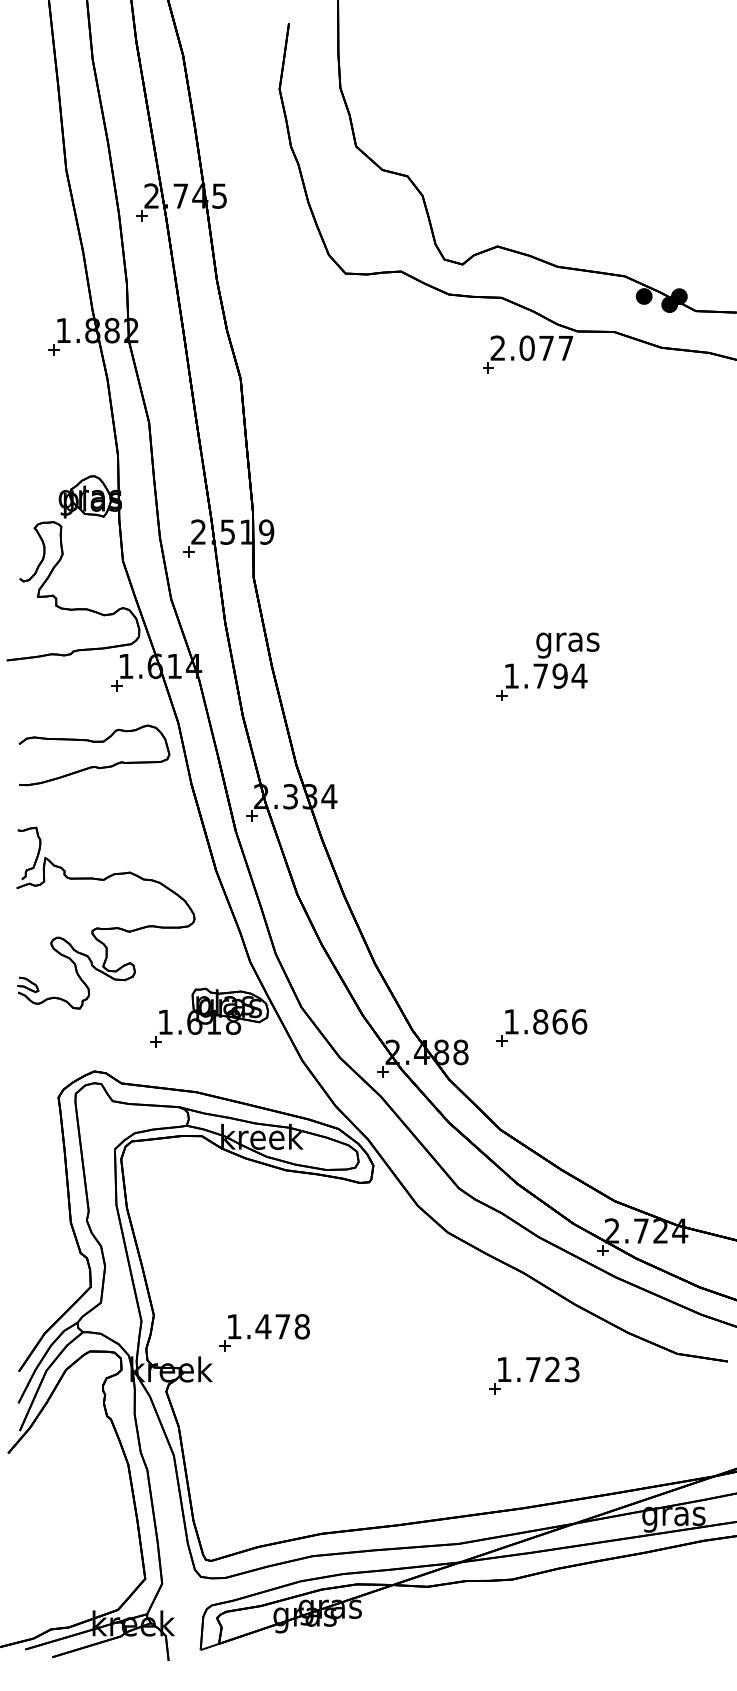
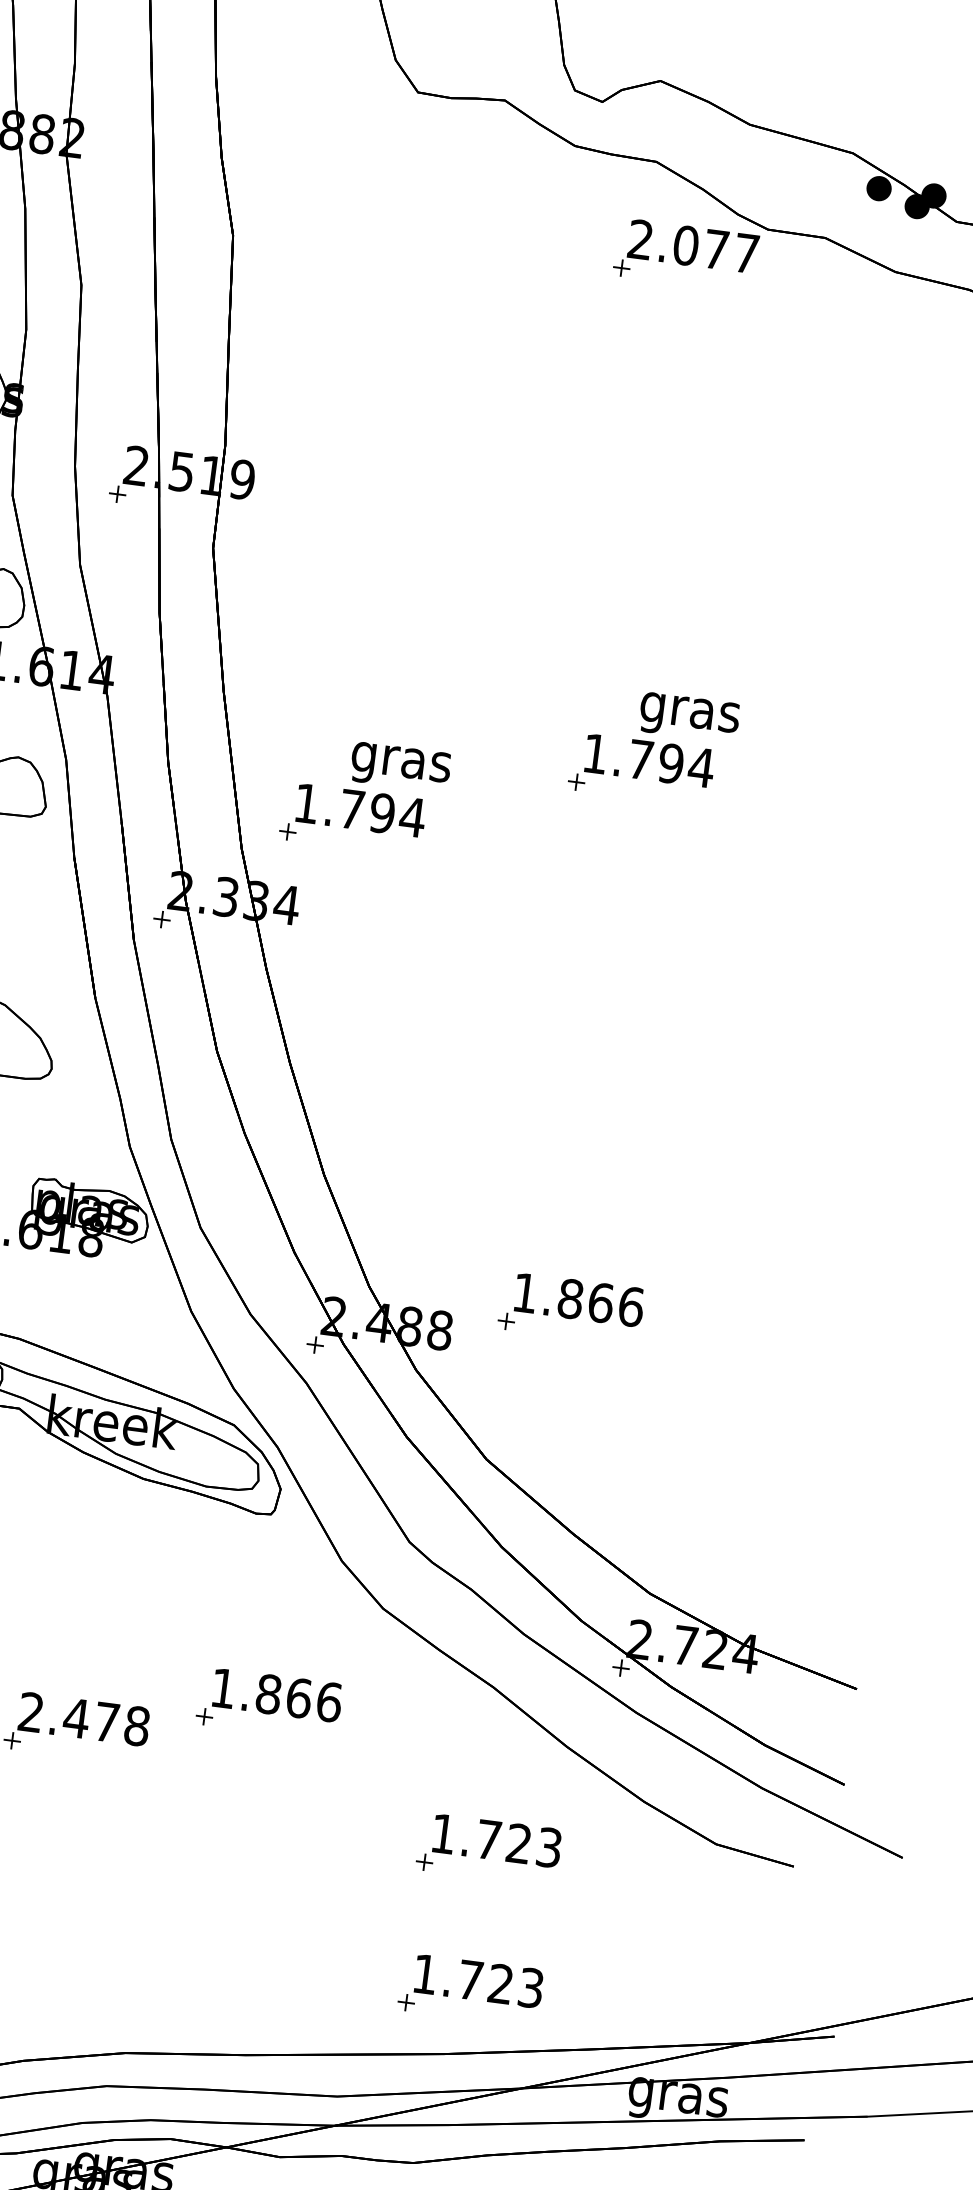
part: (369, 721) -> (364, 795), added
part: (383, 1301) -> (268, 1703), added
text: (234, 1326) -> (31, 1712), 1.478 -> 2.478
part: (534, 1465) -> (471, 1989), added

